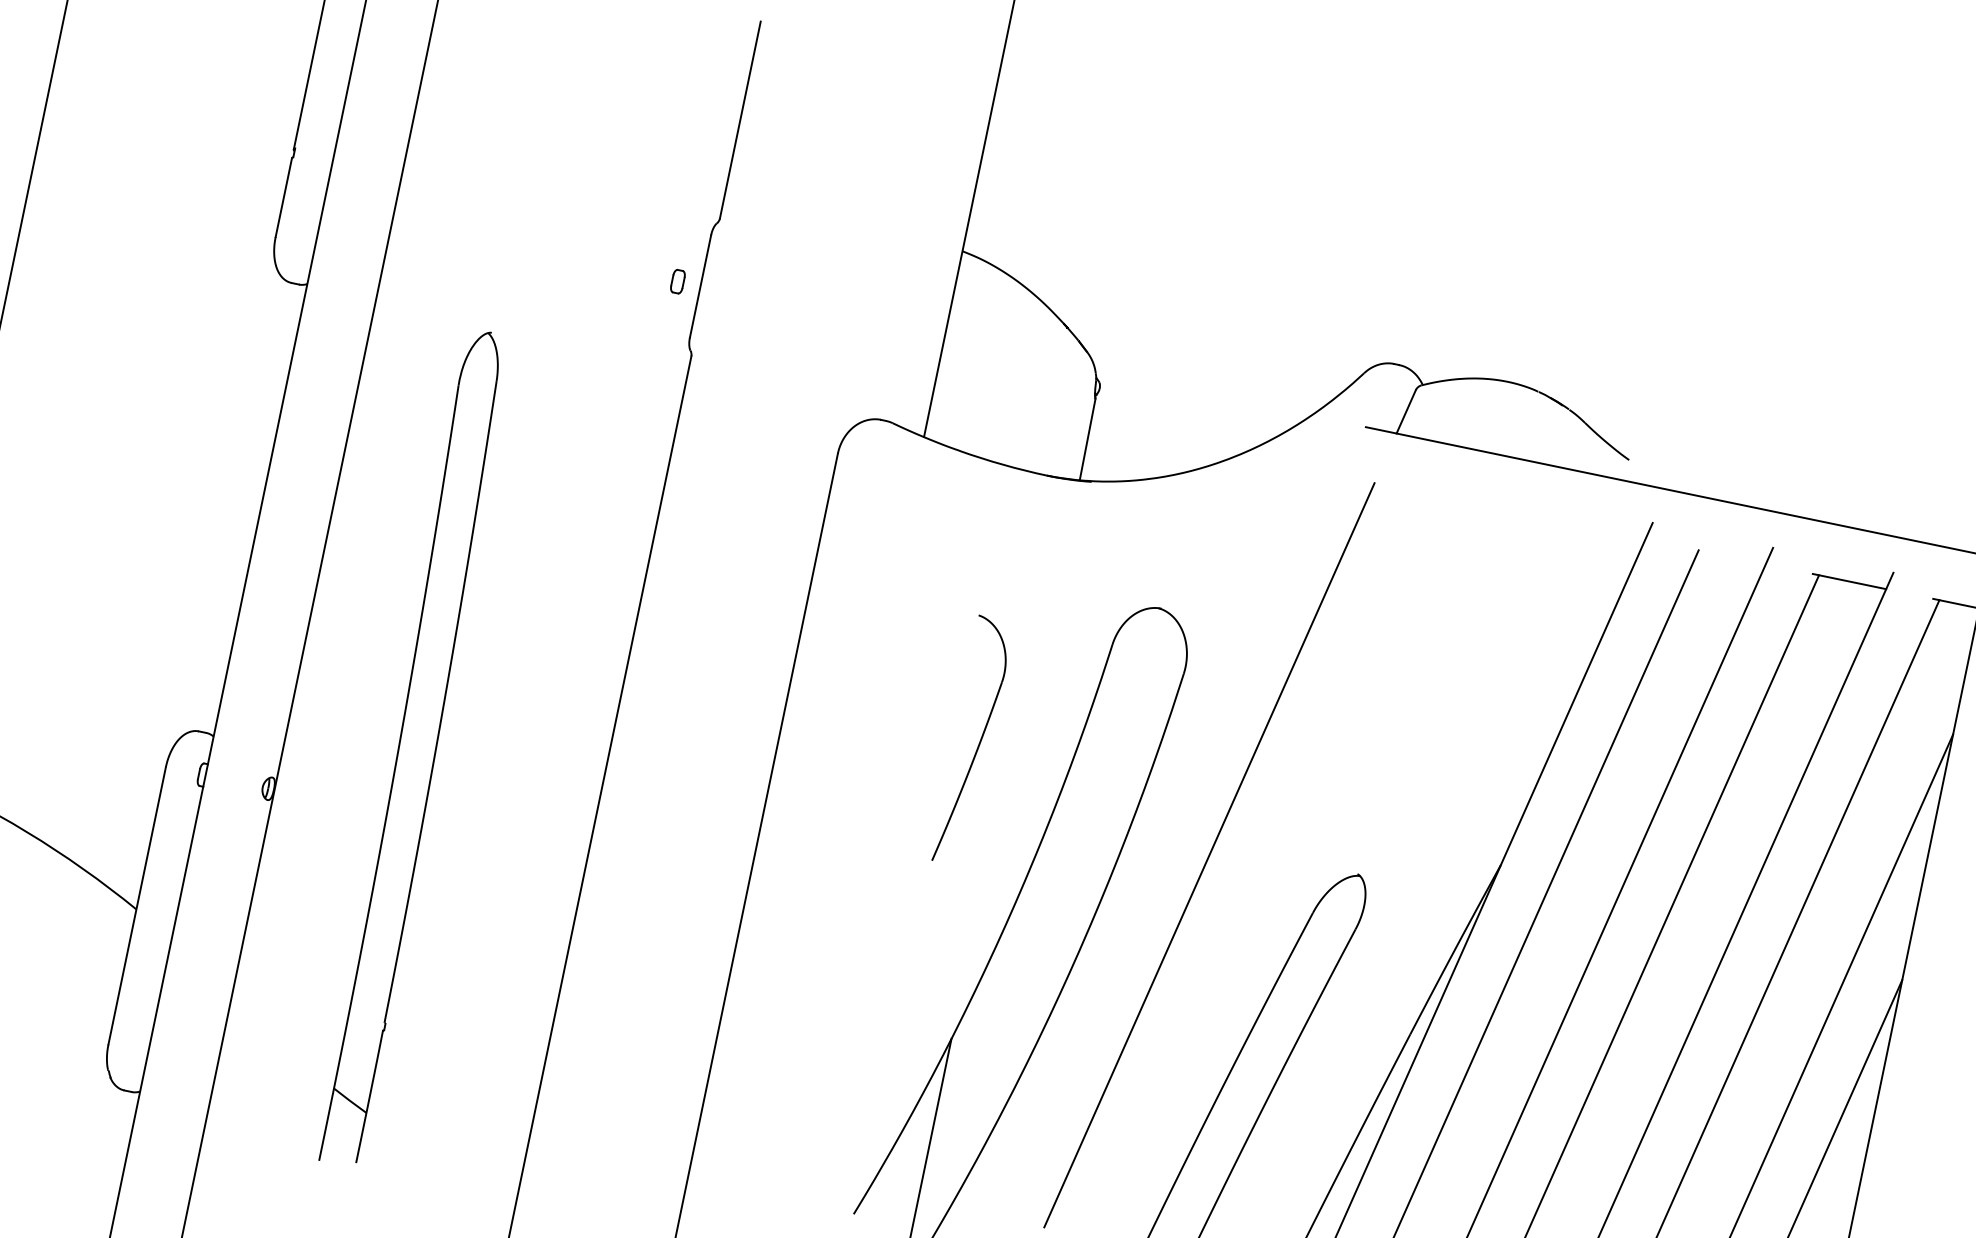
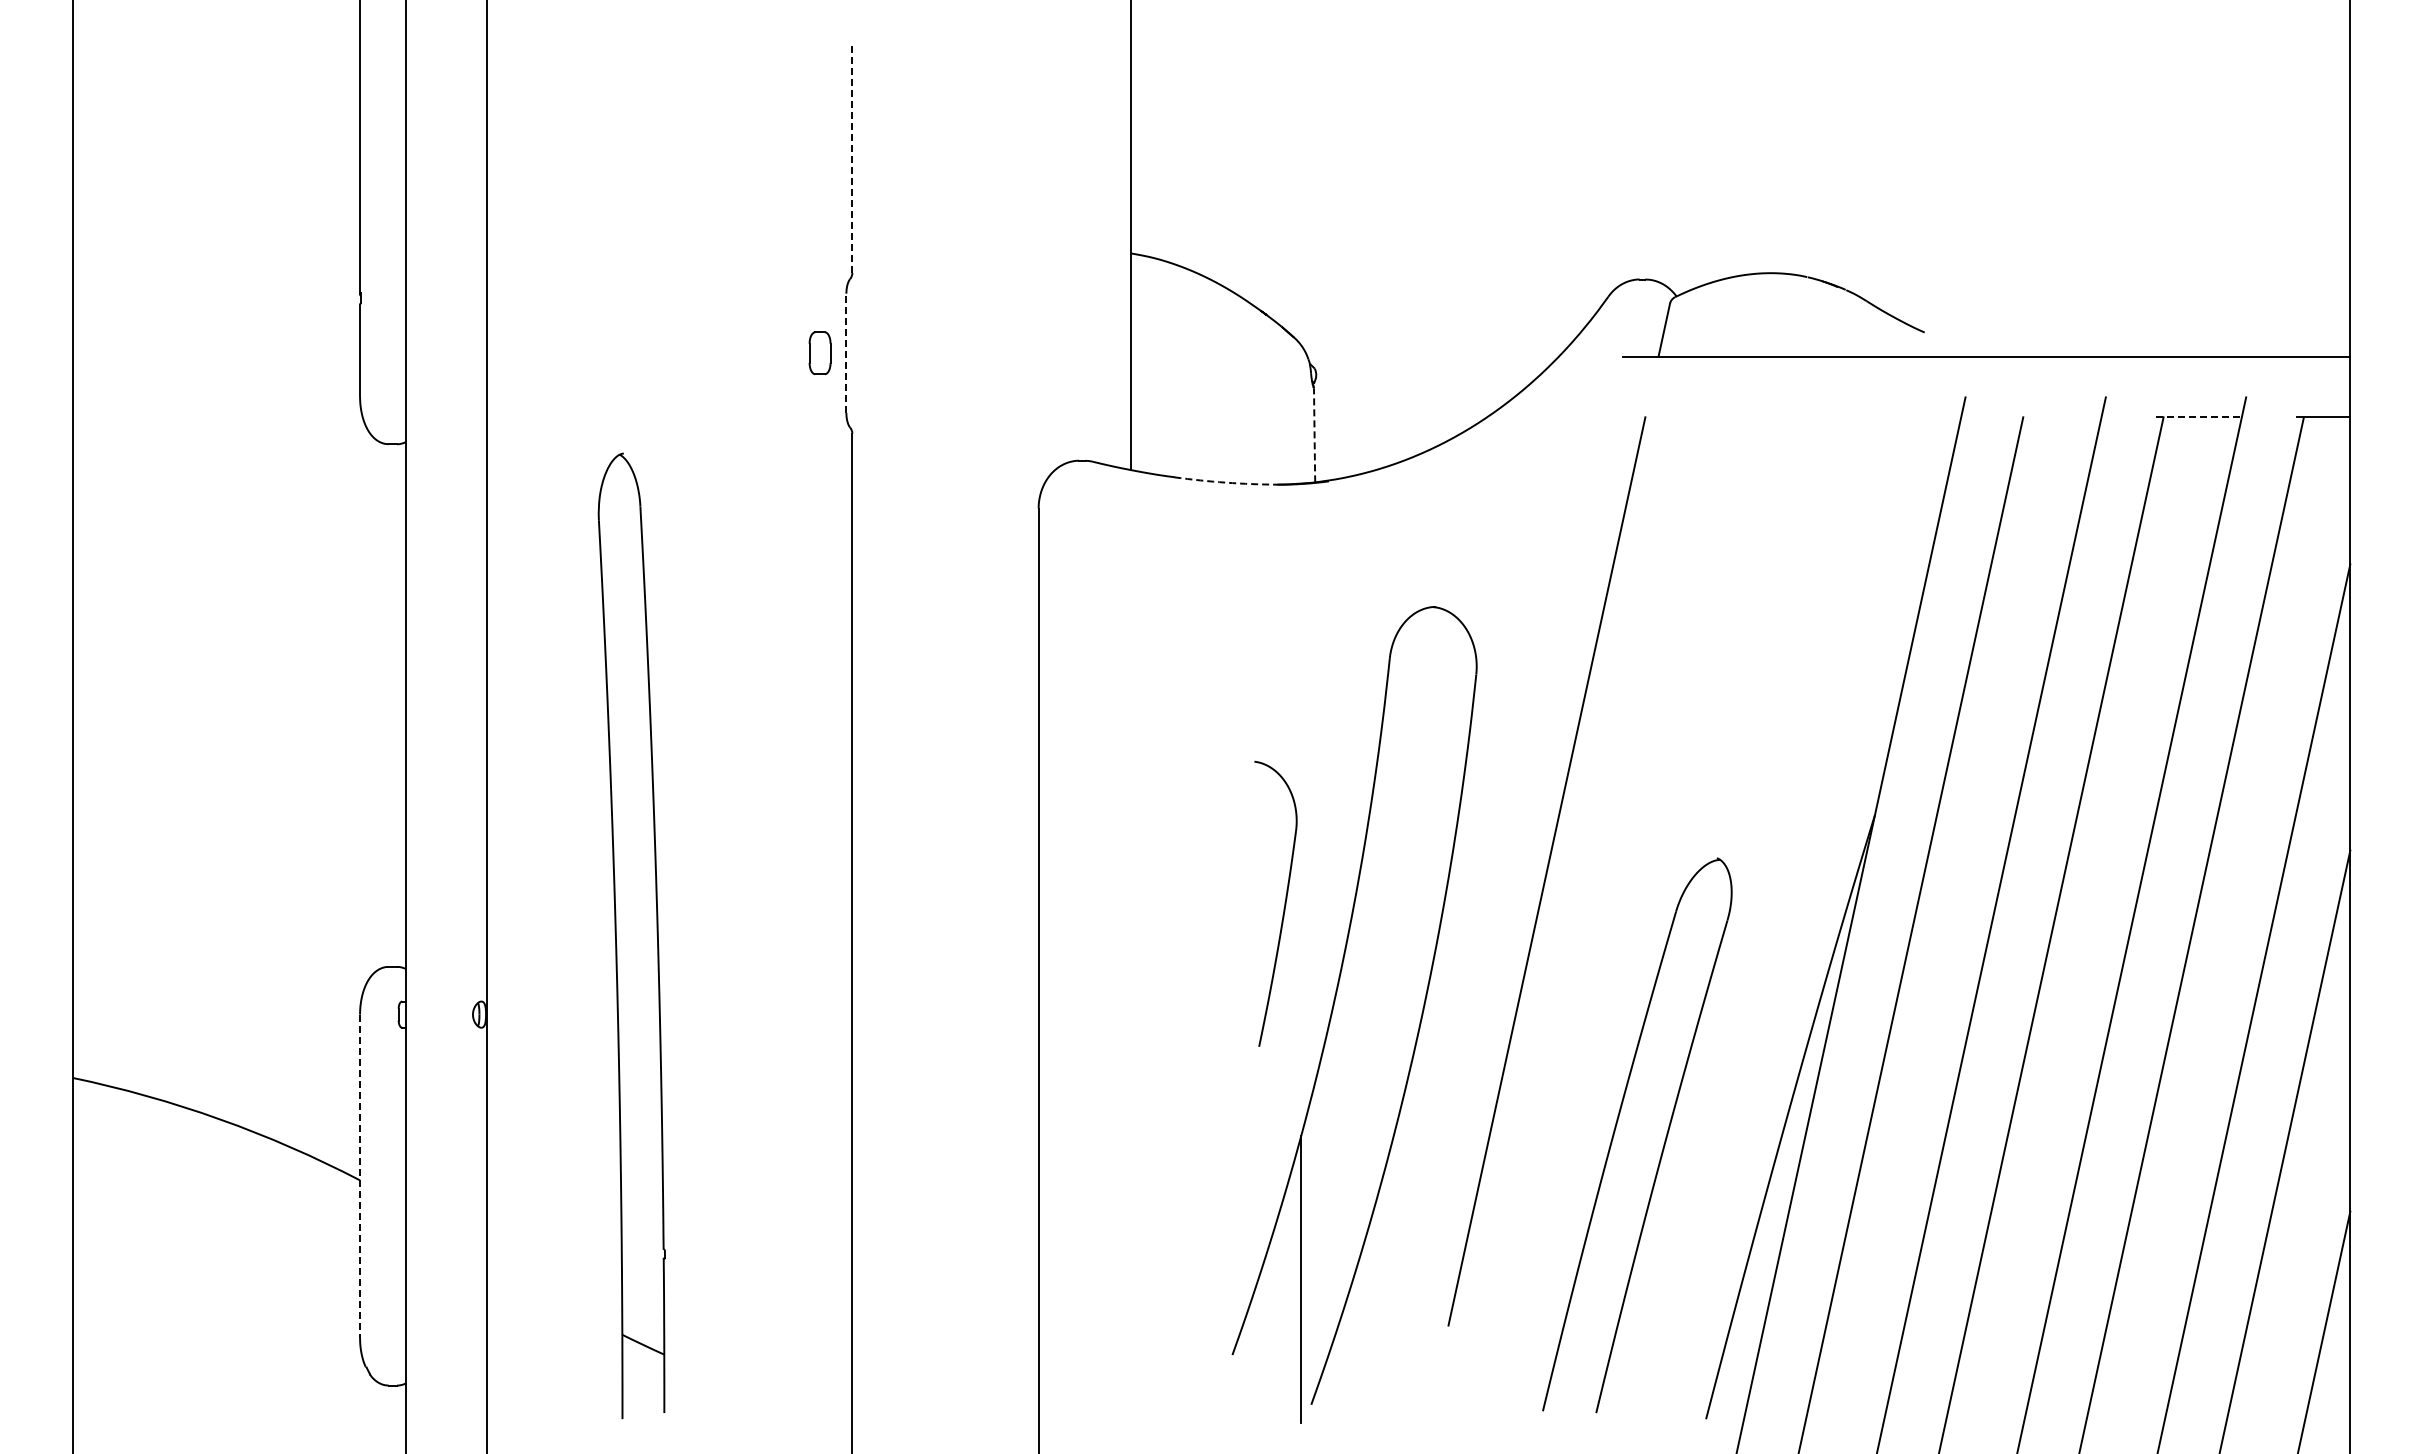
line: (740, 120) -> (852, 158), solid -> dashed
part: (677, 281) -> (819, 353), size x1.6
line: (700, 286) -> (846, 353), solid -> dashed
line: (1087, 439) -> (1314, 434), solid -> dashed
arc: (1003, 464) -> (1226, 482), solid -> dashed
line: (1849, 581) -> (2199, 417), solid -> dashed
part: (979, 742) -> (1284, 903), moved
line: (137, 906) -> (360, 1176), solid -> dashed

